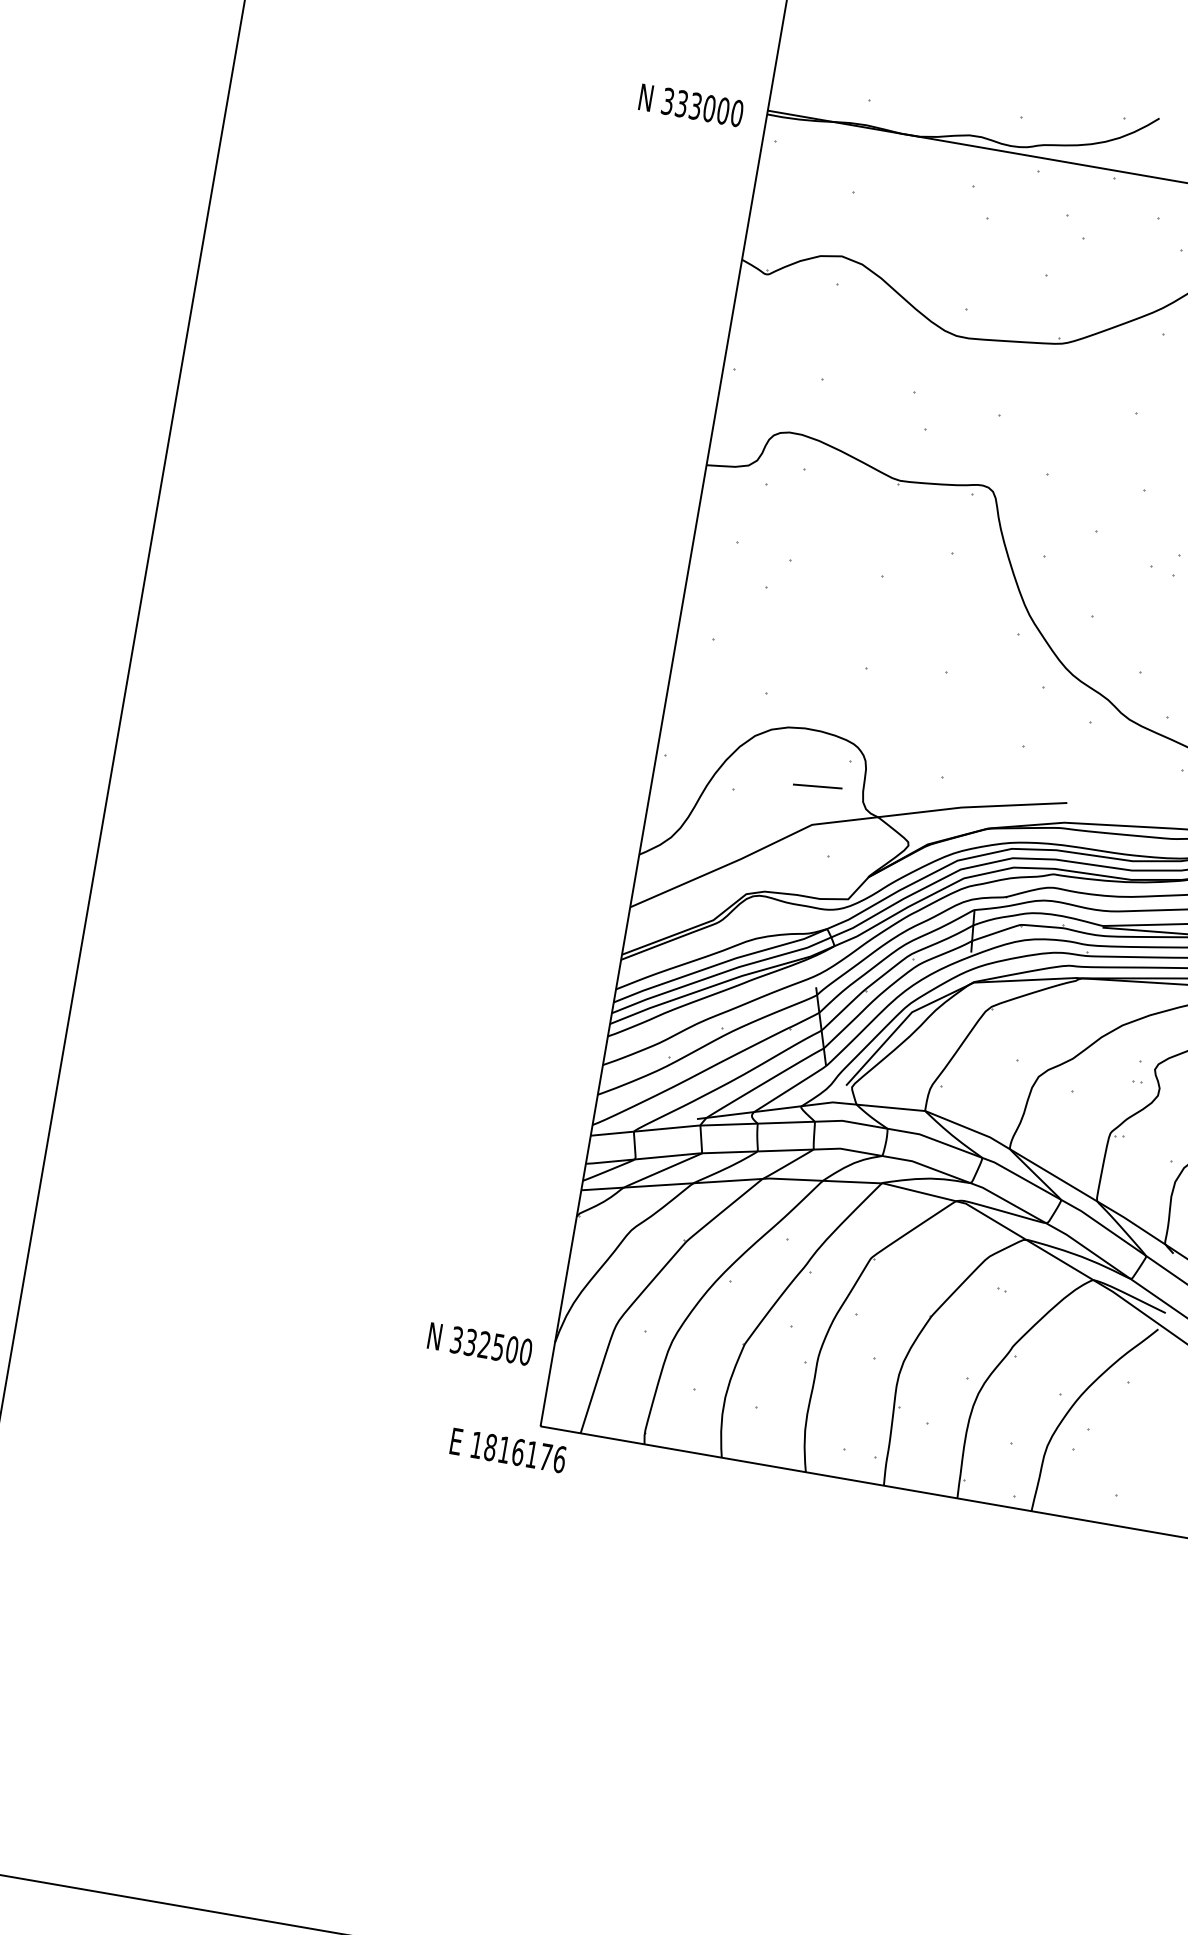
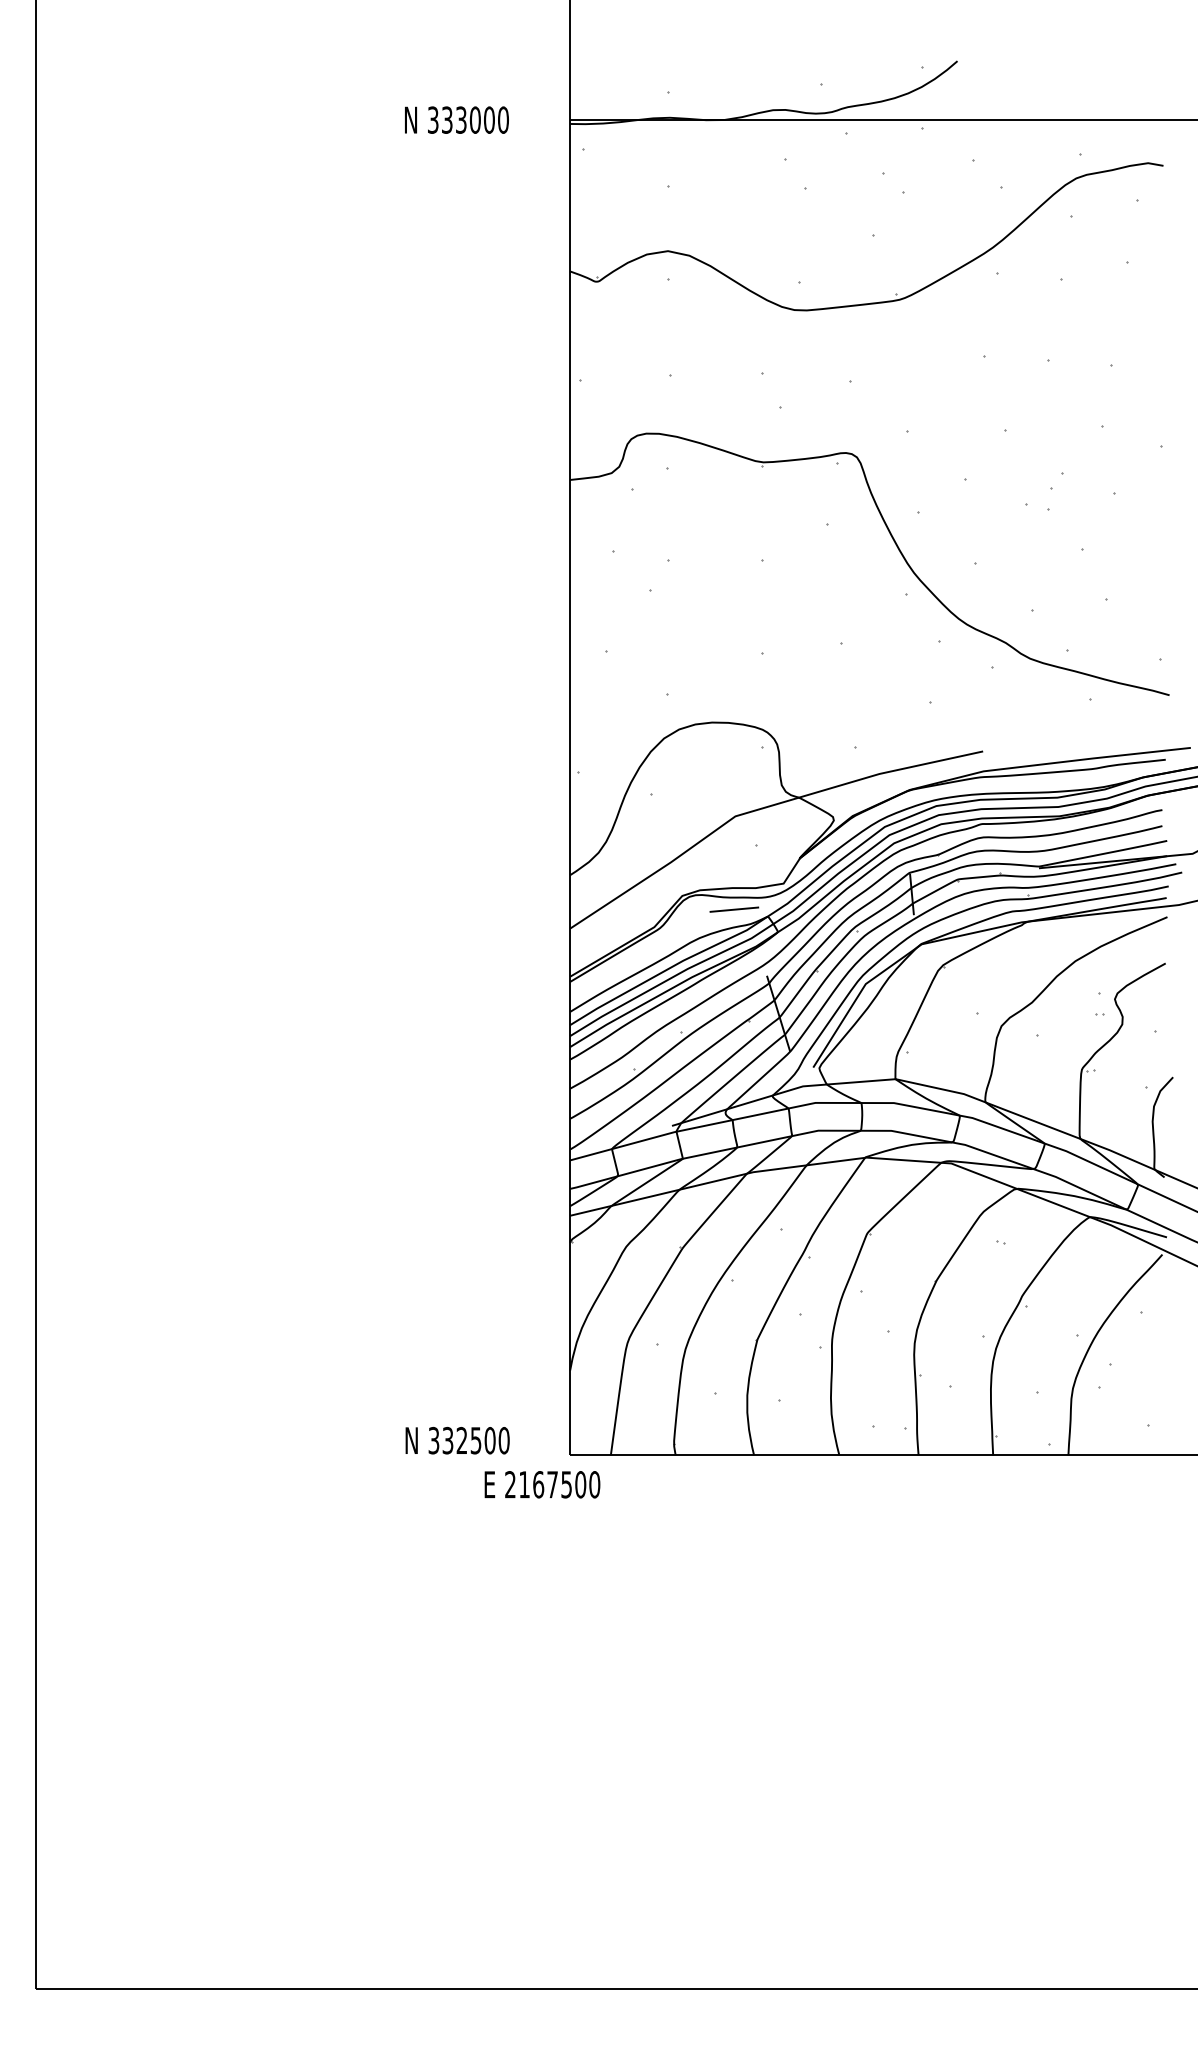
text: (691, 104) -> (456, 119), moved
line: (817, 786) -> (734, 909), moved
text: (480, 1343) -> (457, 1440), moved
text: (518, 1452) -> (552, 1484), 1816176 -> 2167500

